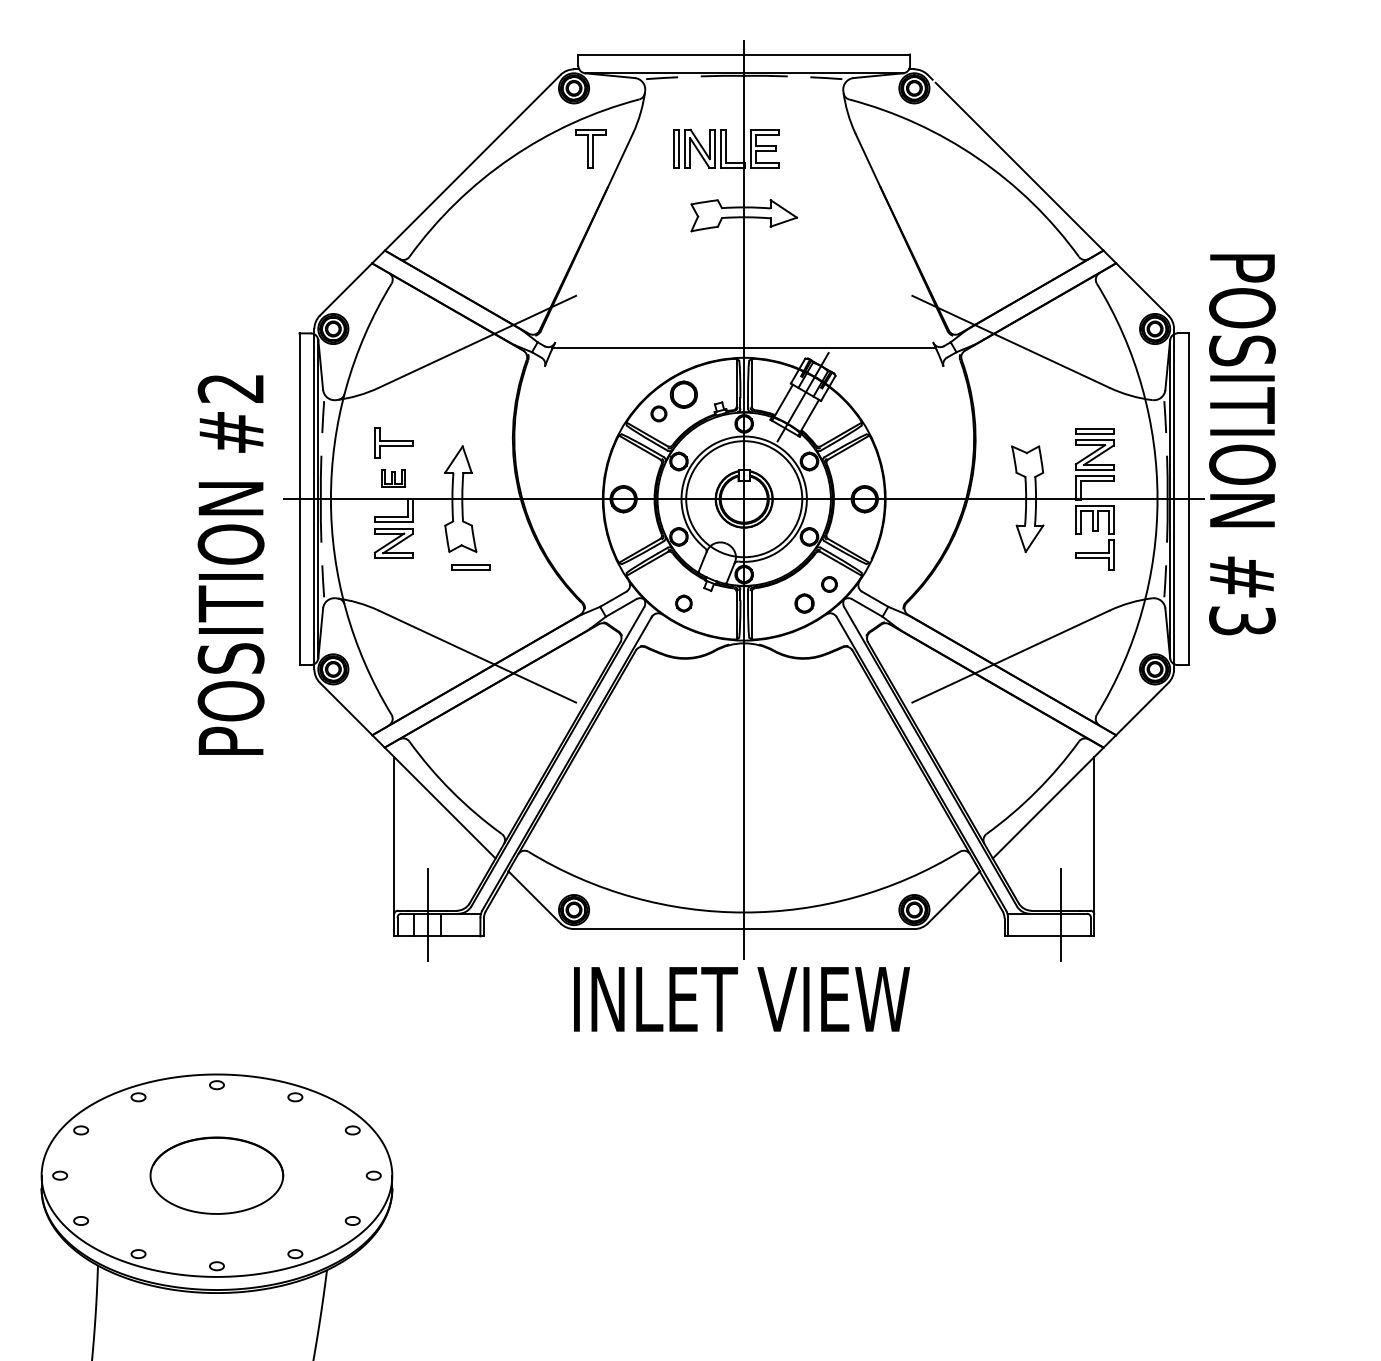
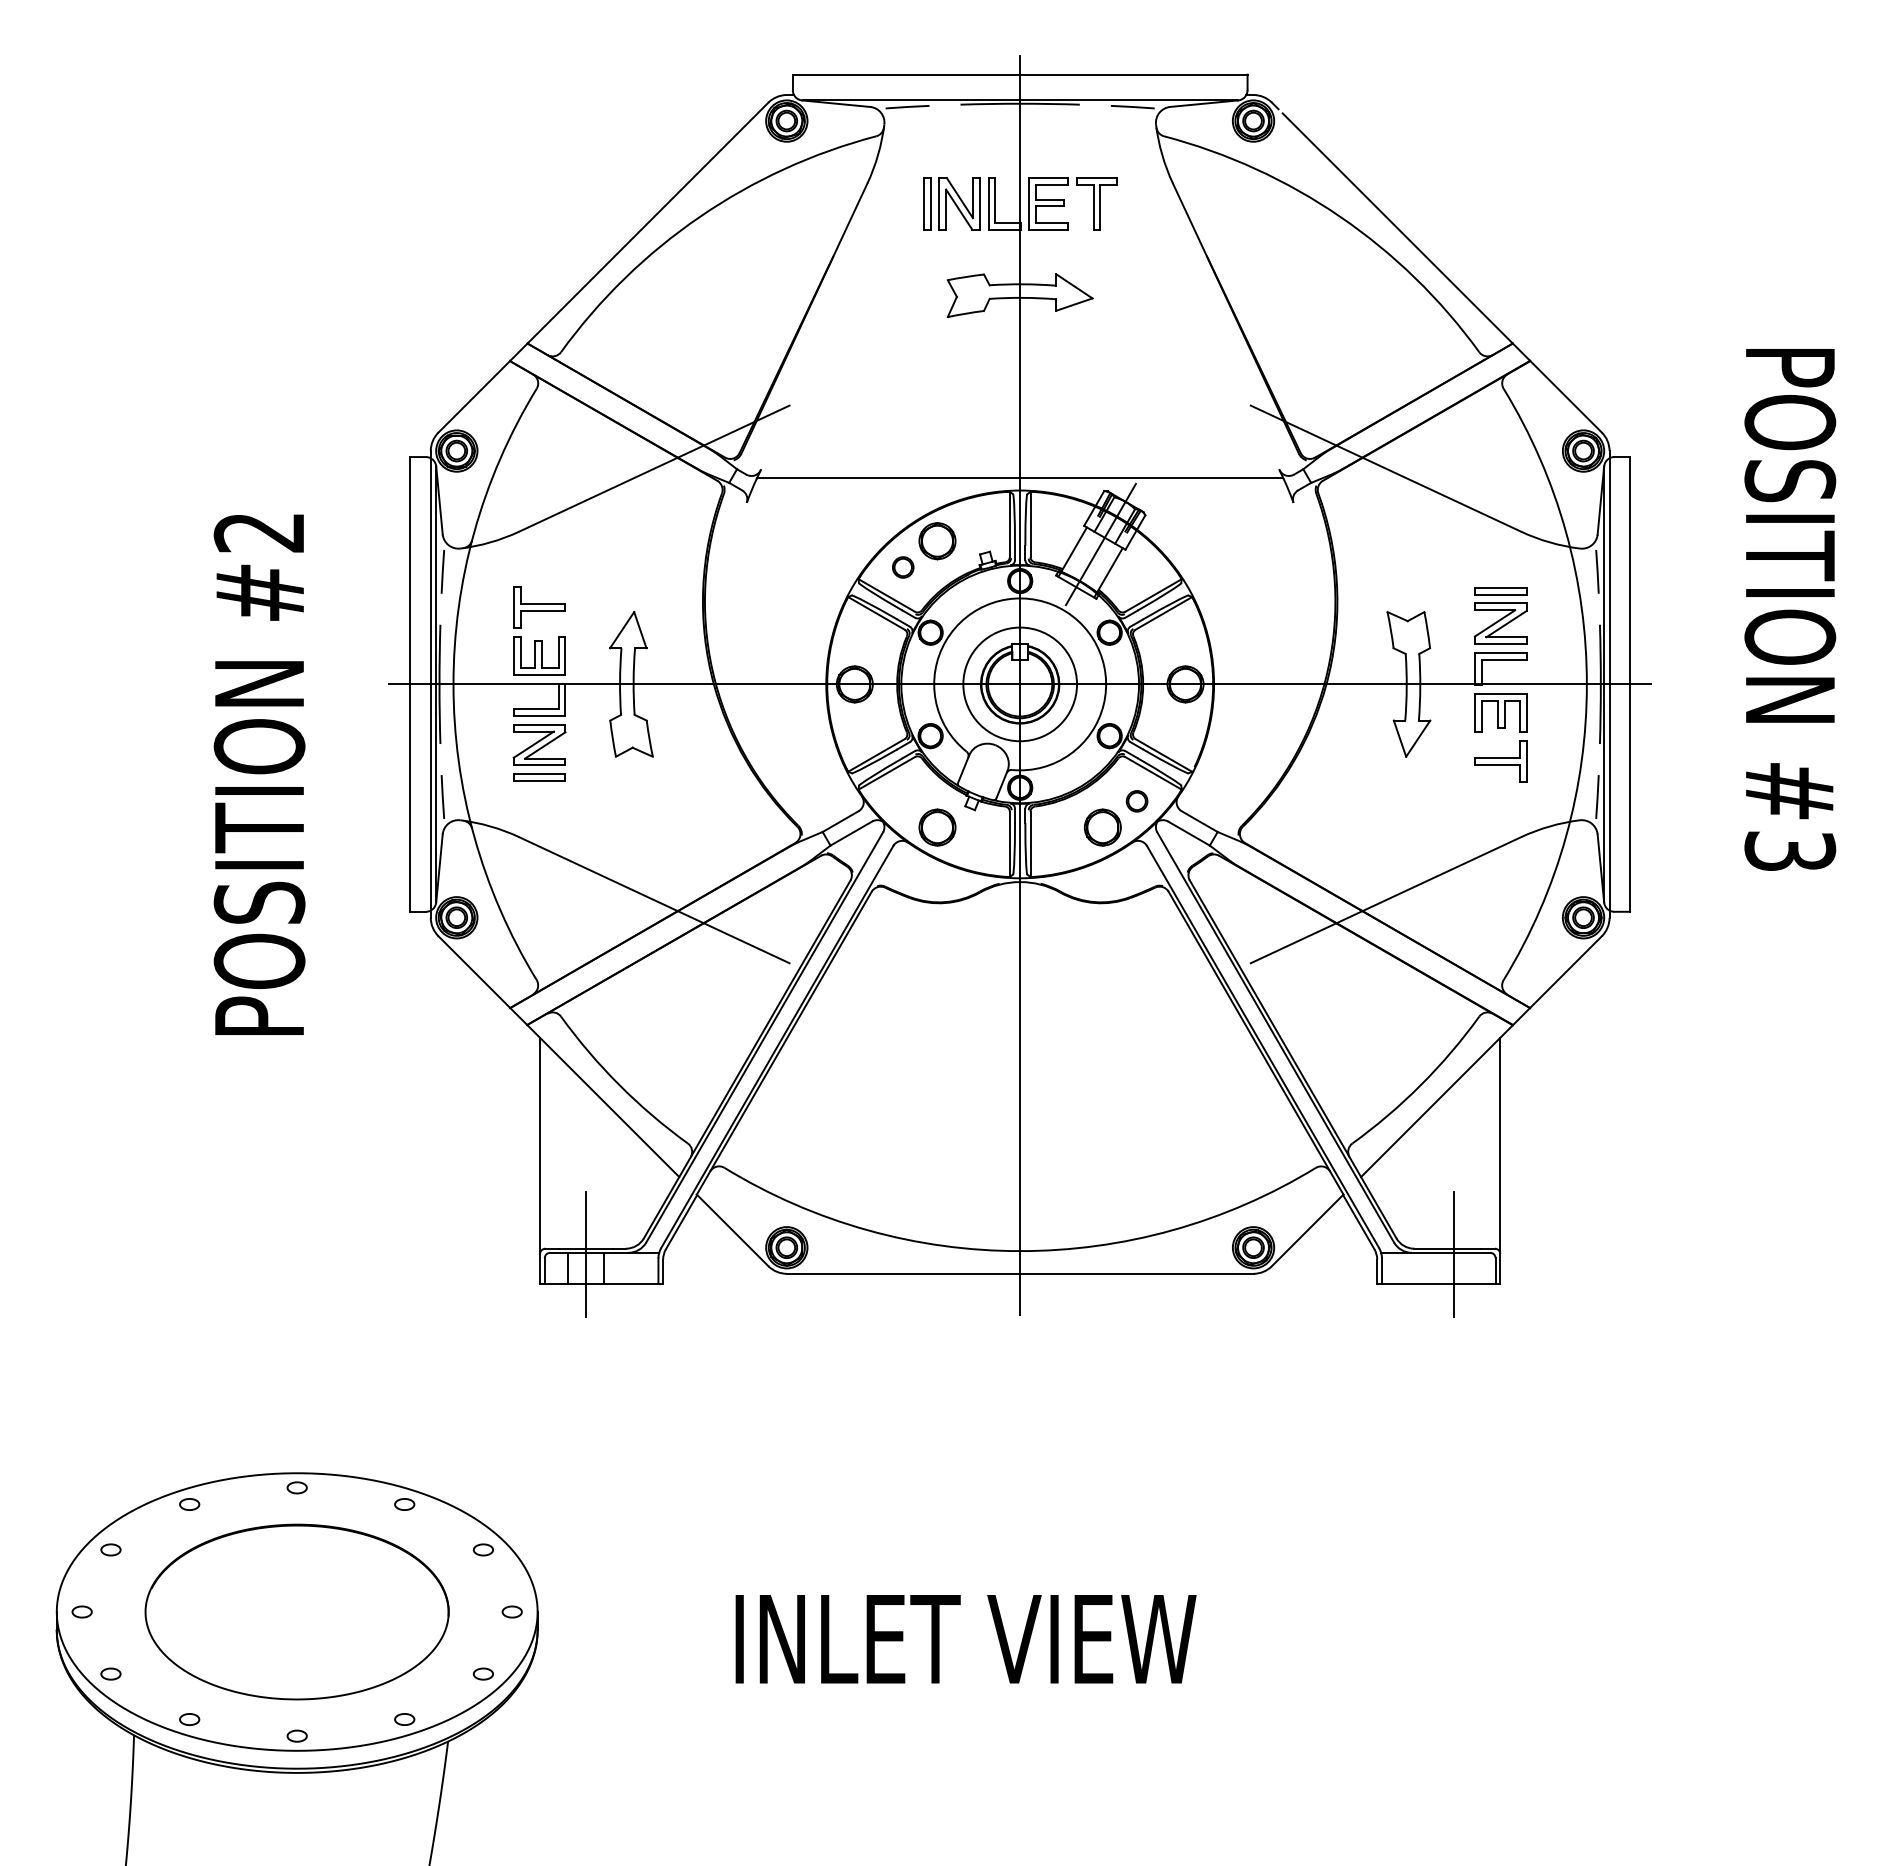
part: (590, 148) -> (1096, 203), moved
text: (1242, 444) -> (1790, 609), moved
part: (393, 478) -> (539, 655), size x1.67
circle: (744, 499) -> (1020, 684), size x0.71
text: (231, 564) -> (259, 774), moved
part: (470, 567) -> (539, 777), moved
part: (683, 603) -> (937, 827), size x1.67
part: (804, 603) -> (1102, 827), size x1.43
text: (741, 999) -> (965, 1639), moved
part: (216, 1175) -> (296, 1611), size x1.67

